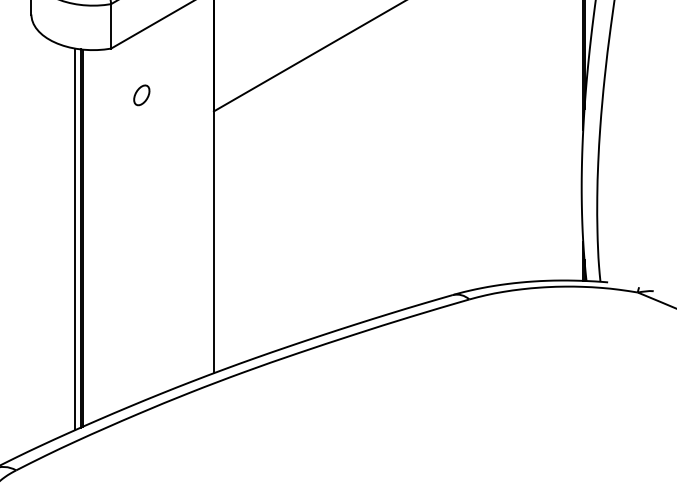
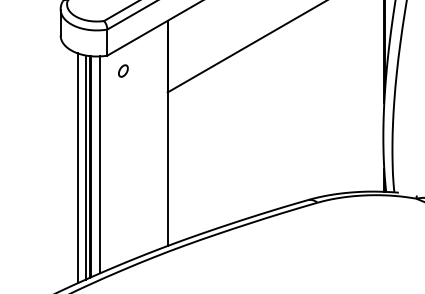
part: (141, 94) -> (123, 70), moved
line: (97, 234) -> (99, 164), added
line: (61, 241) -> (78, 168), added

